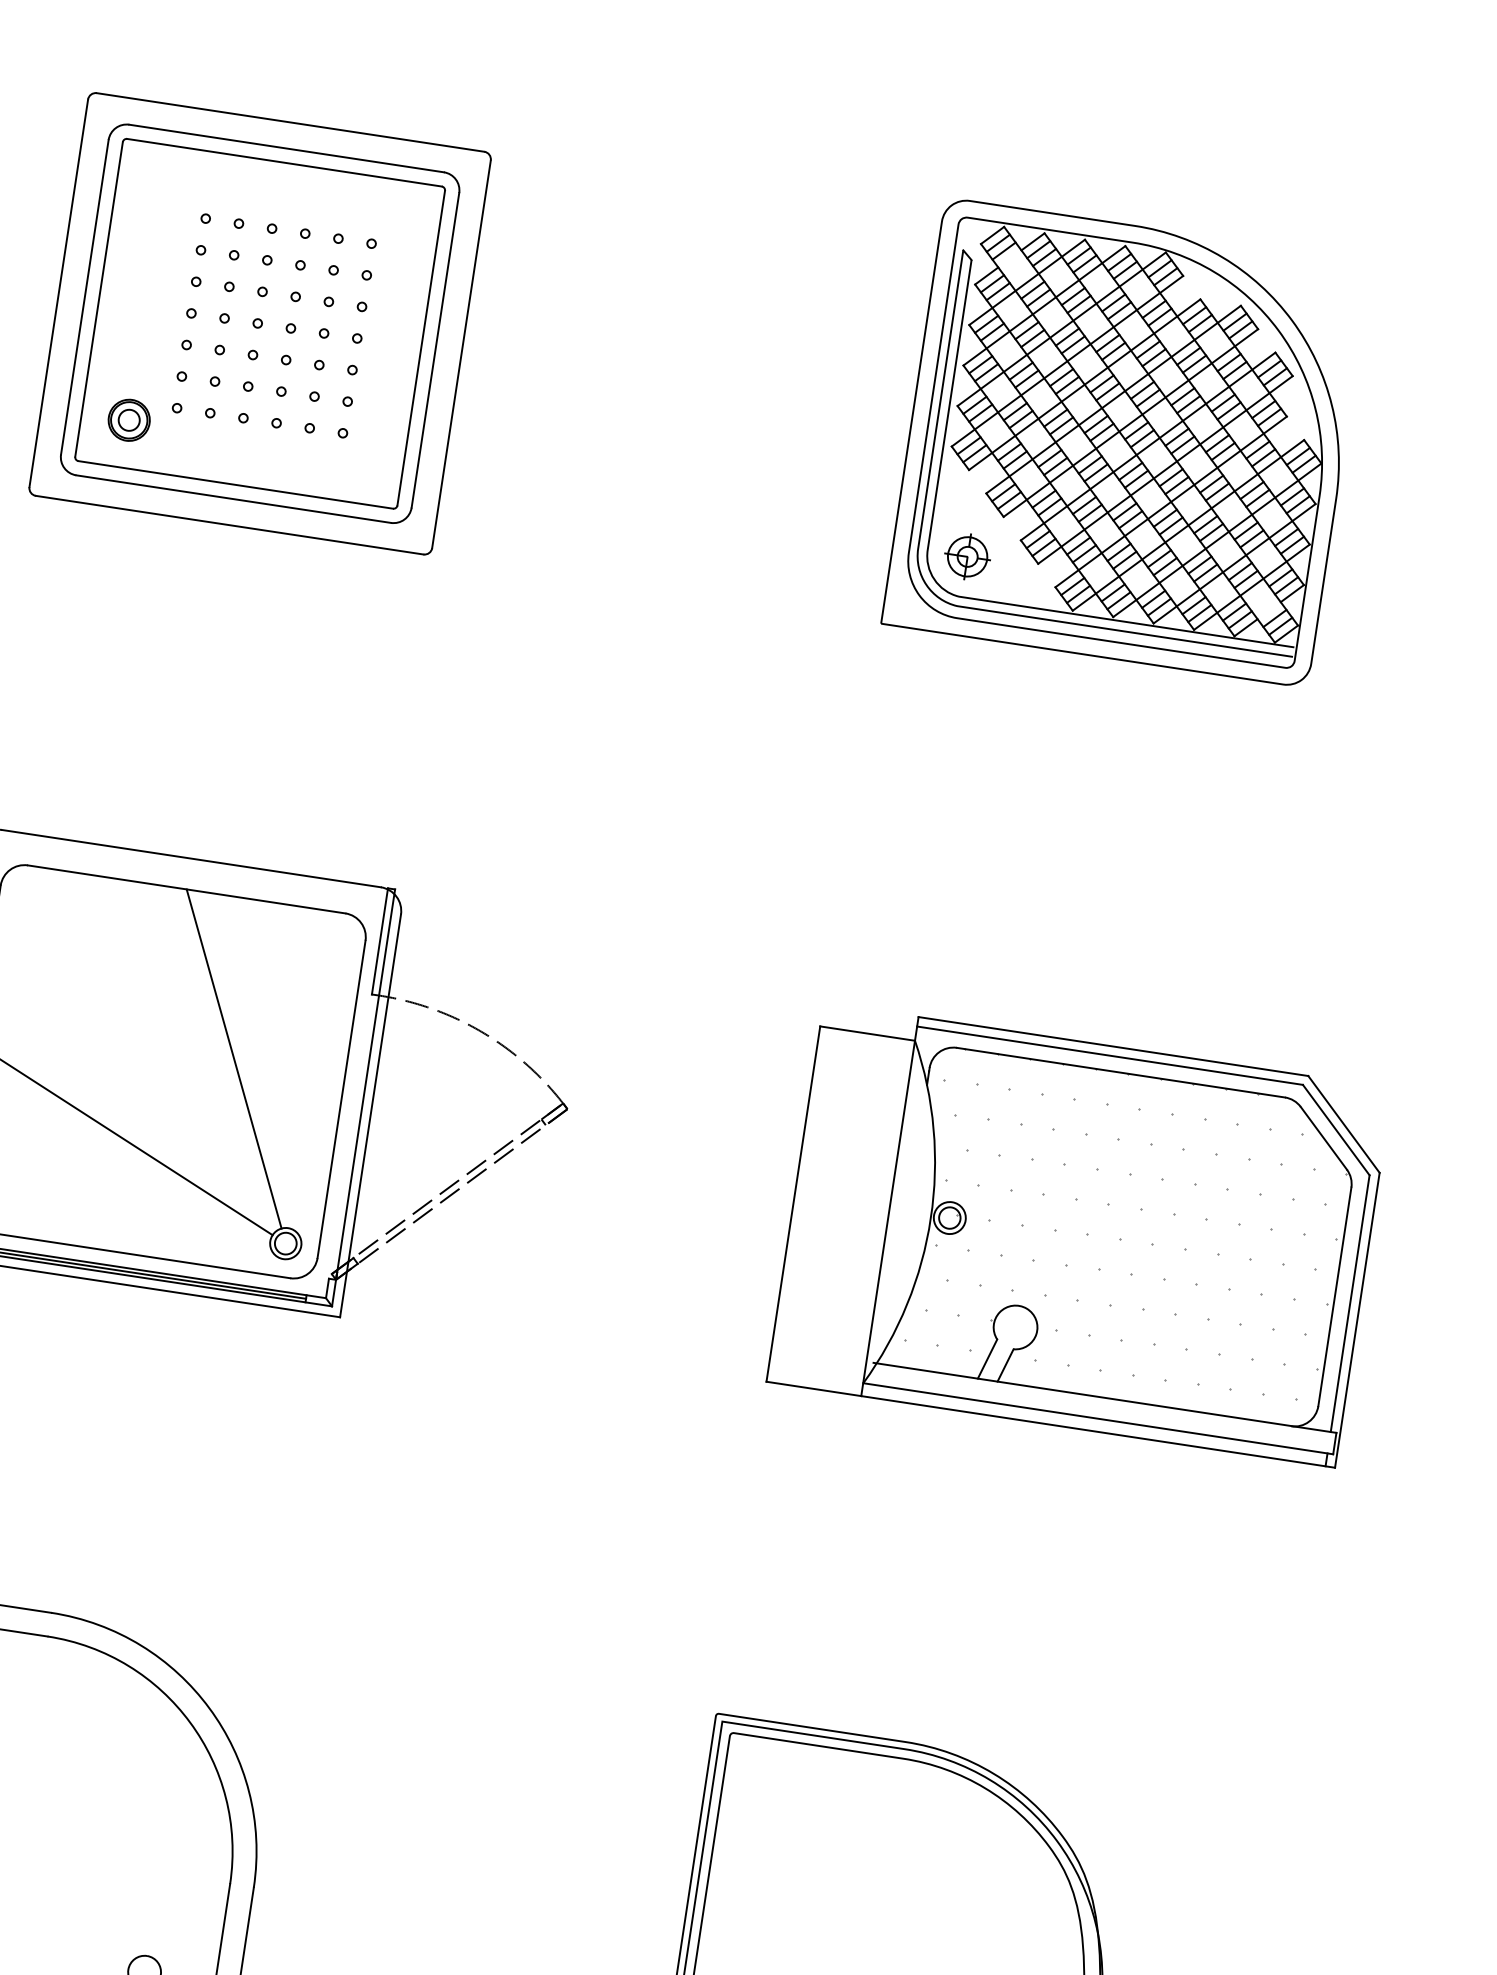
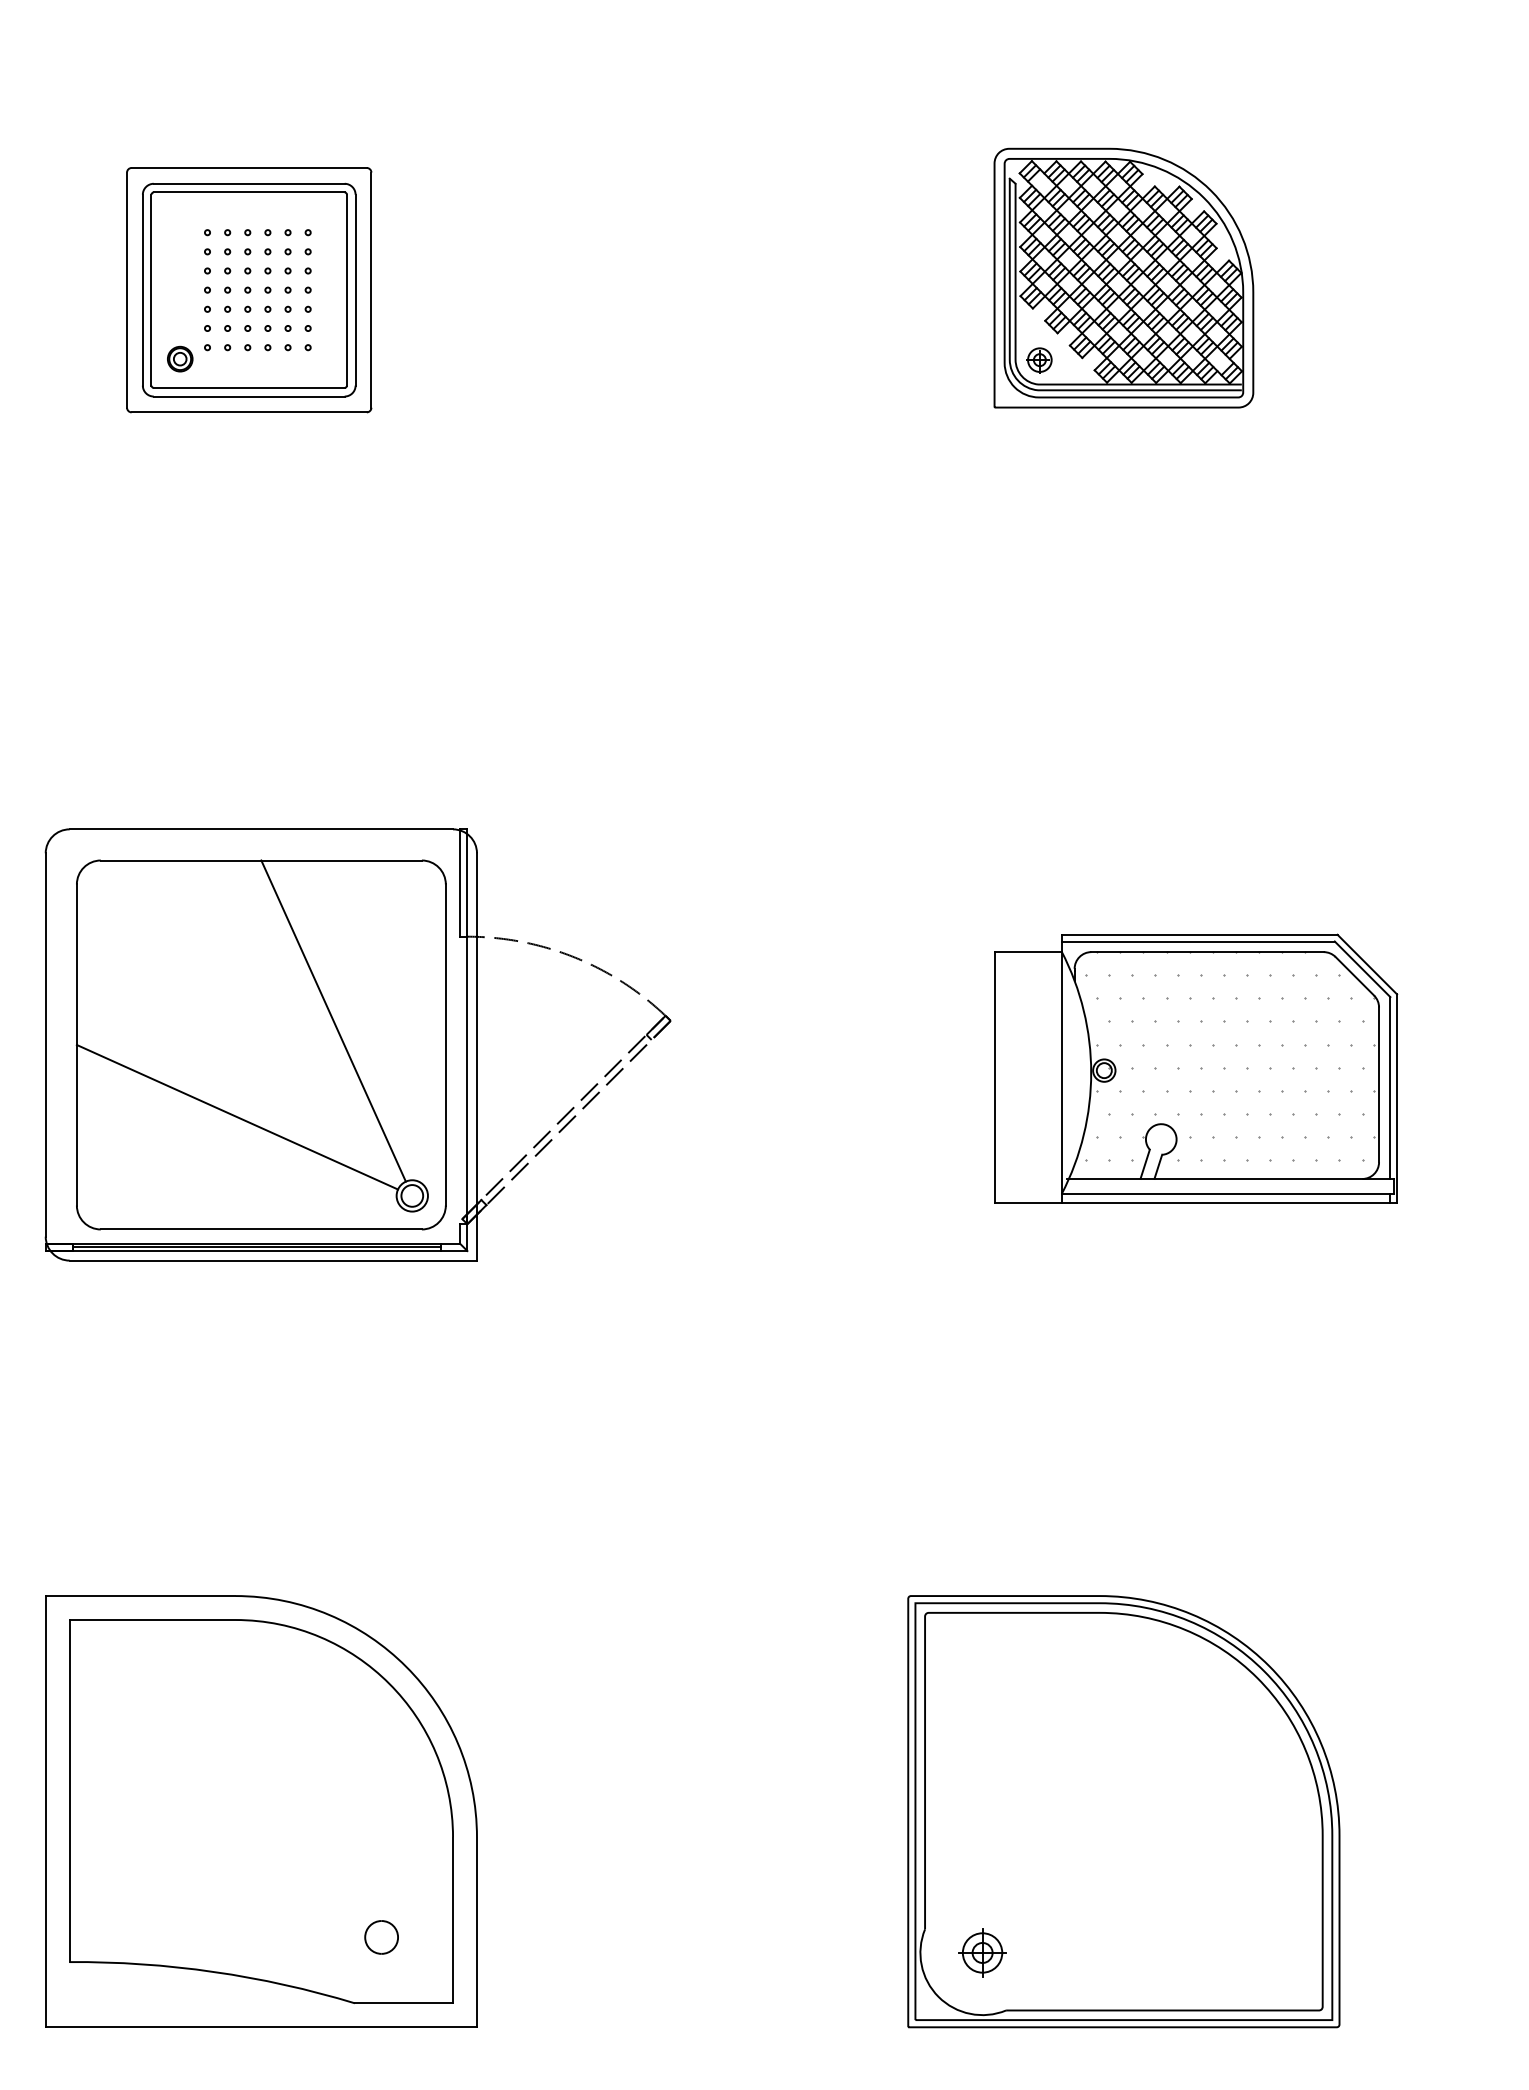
part: (259, 322) -> (248, 289), size x0.6
part: (1126, 441) -> (1123, 277), size x0.6
part: (1079, 1234) -> (1195, 1068), size x0.7

